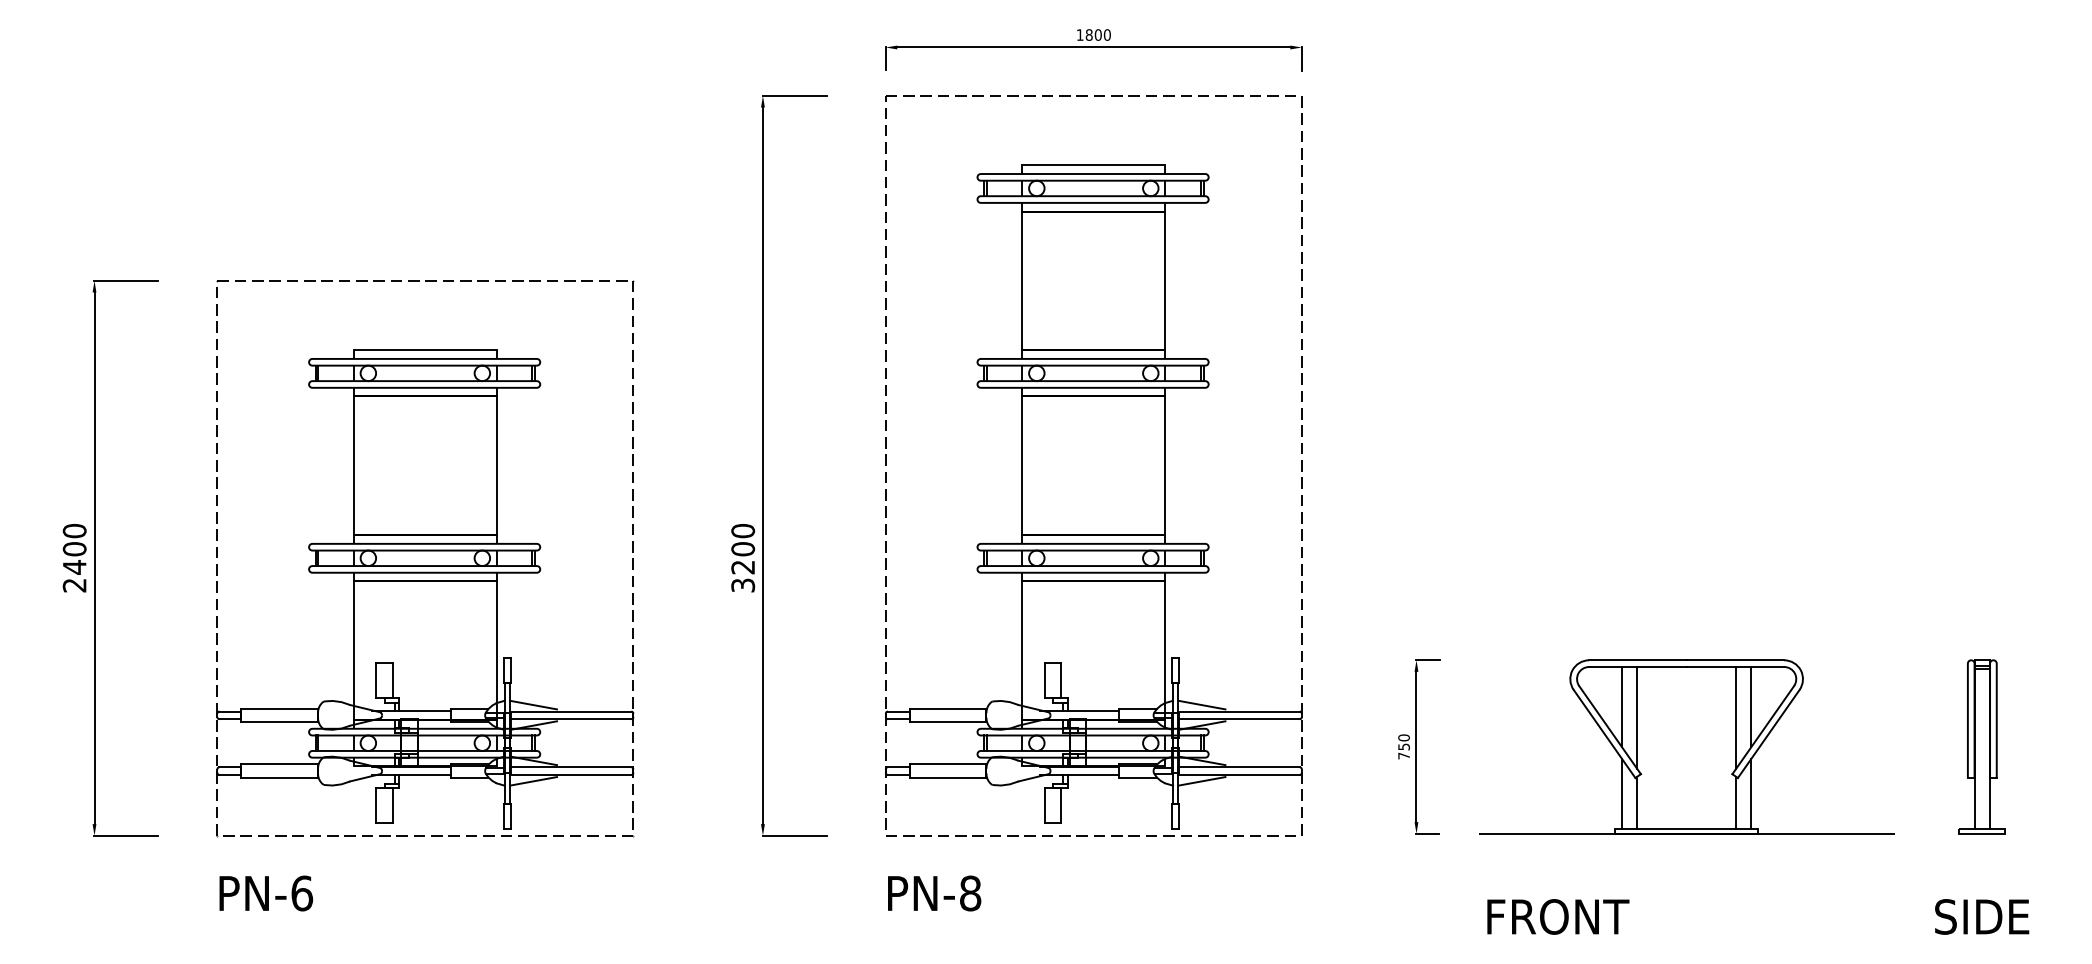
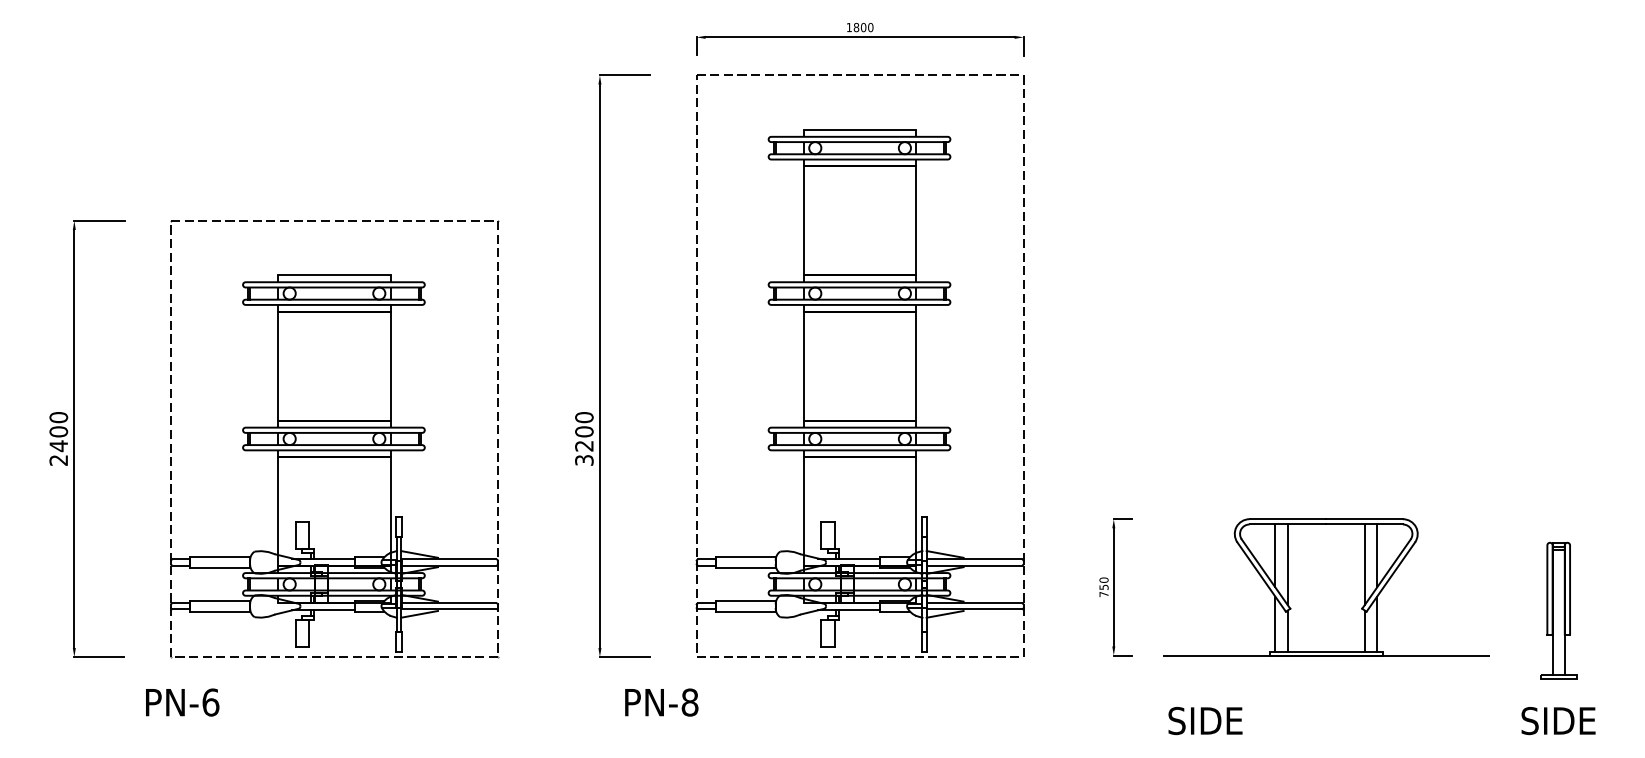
part: (1981, 746) -> (1558, 610), moved
text: (266, 893) -> (182, 702), moved
text: (934, 893) -> (661, 702), moved
text: (1557, 916) -> (1224, 720), FRONT -> SIDE

